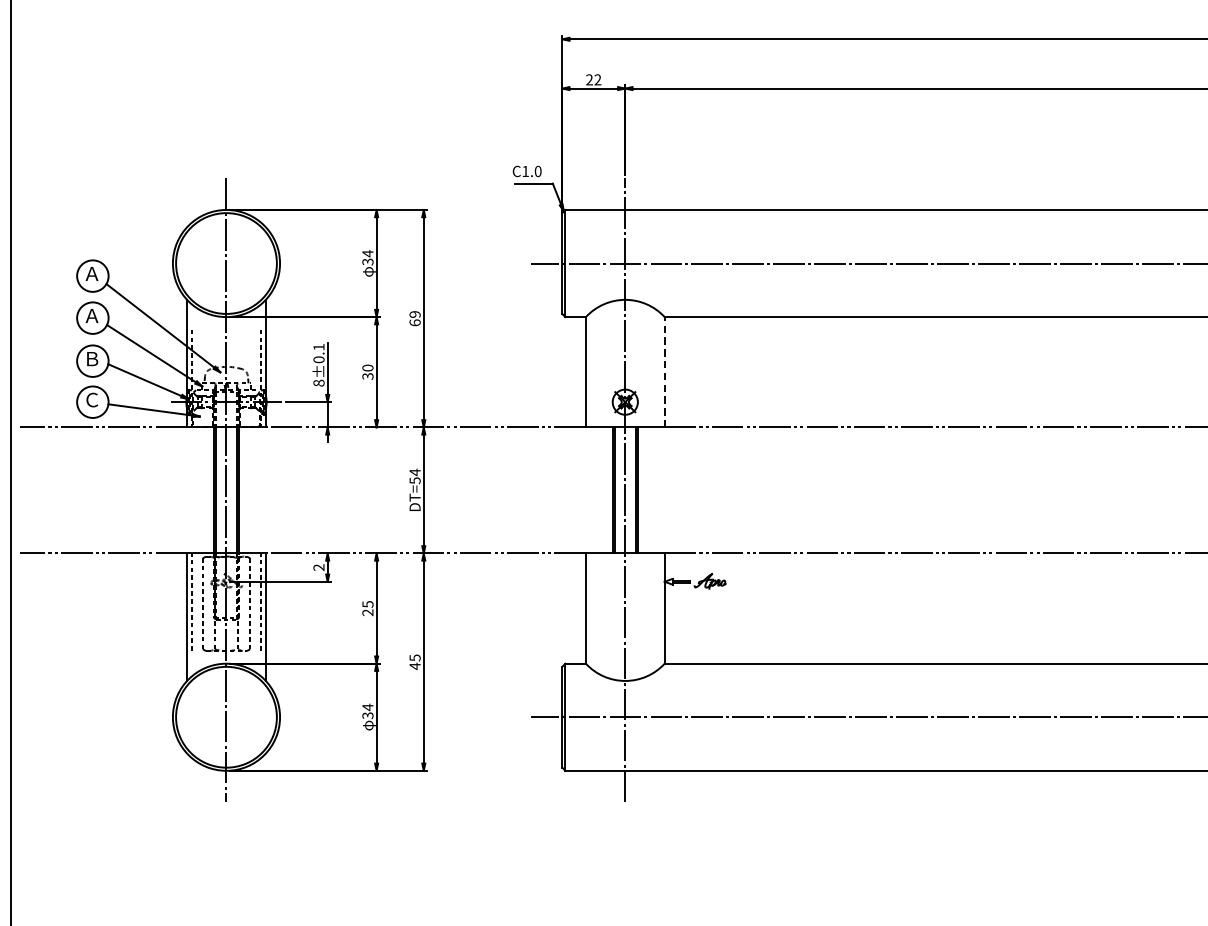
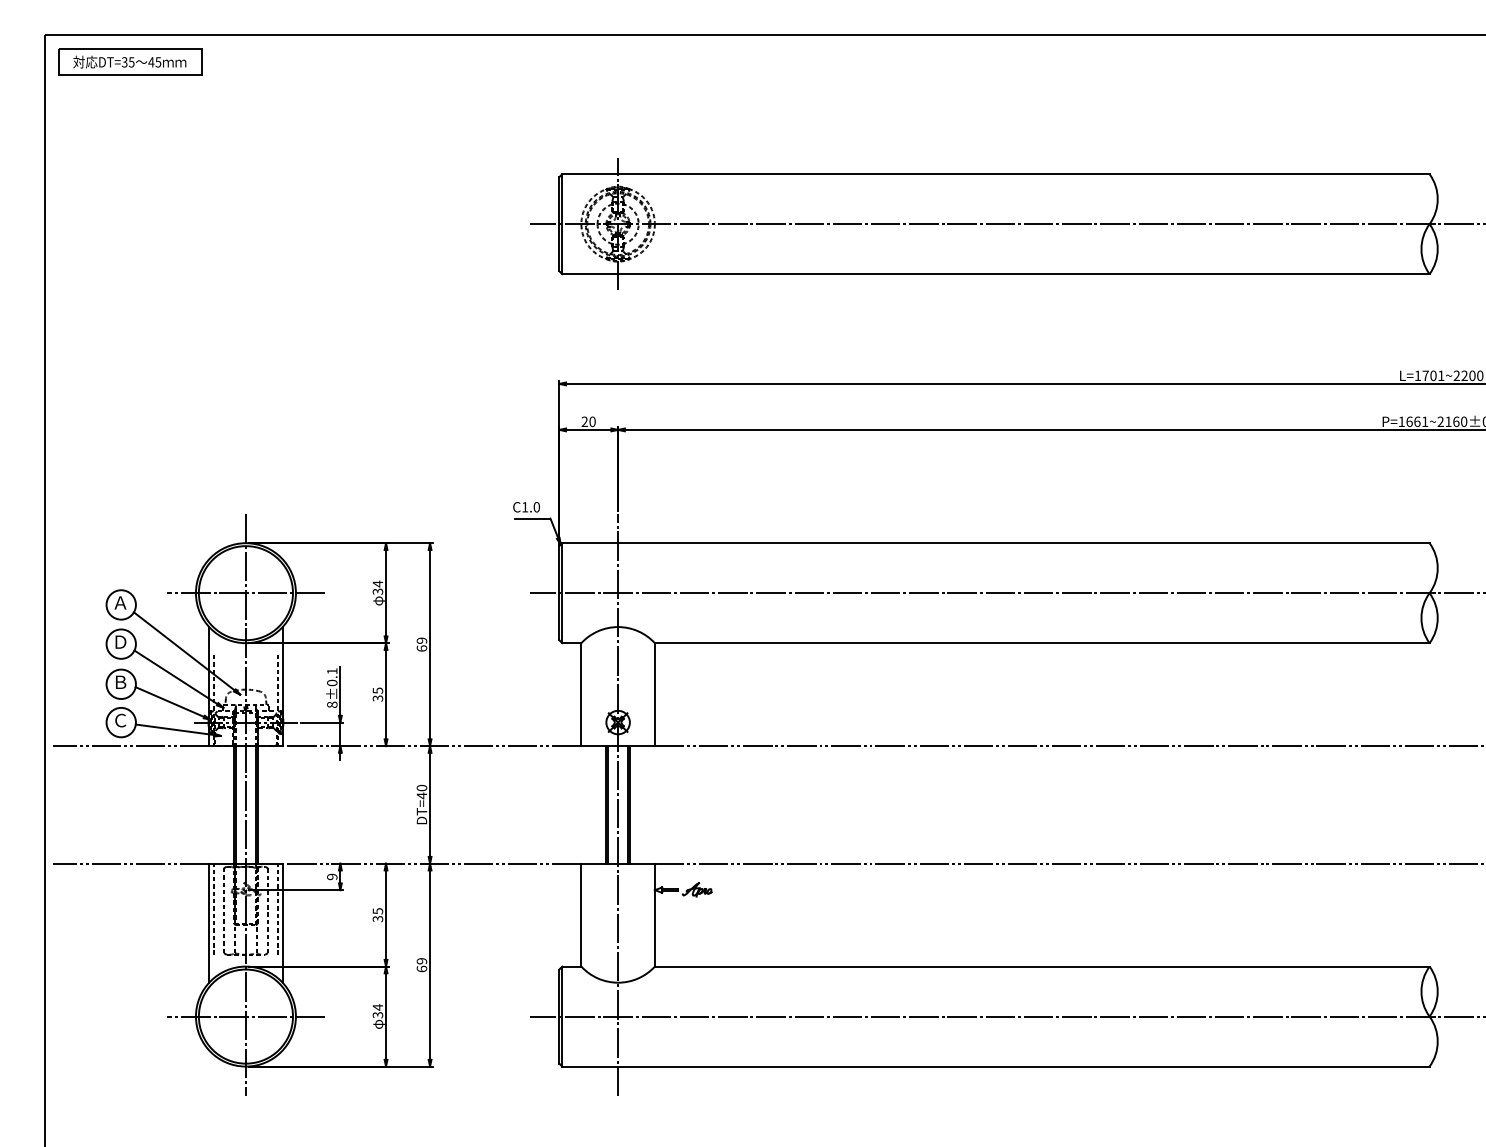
text: (597, 79) -> (592, 421), 22 -> 20
line: (226, 263) -> (245, 593), added
text: (92, 315) -> (120, 641), Ａ -> Ｄ
text: (367, 367) -> (377, 690), 30 -> 35
line: (664, 372) -> (654, 694), dashed -> solid
text: (414, 476) -> (421, 791), DT=54 -> DT=40
text: (319, 567) -> (332, 876), 2 -> 9
text: (368, 612) -> (378, 918), 25 -> 35
text: (414, 662) -> (421, 965), 45 -> 69
line: (226, 717) -> (245, 1016), added

